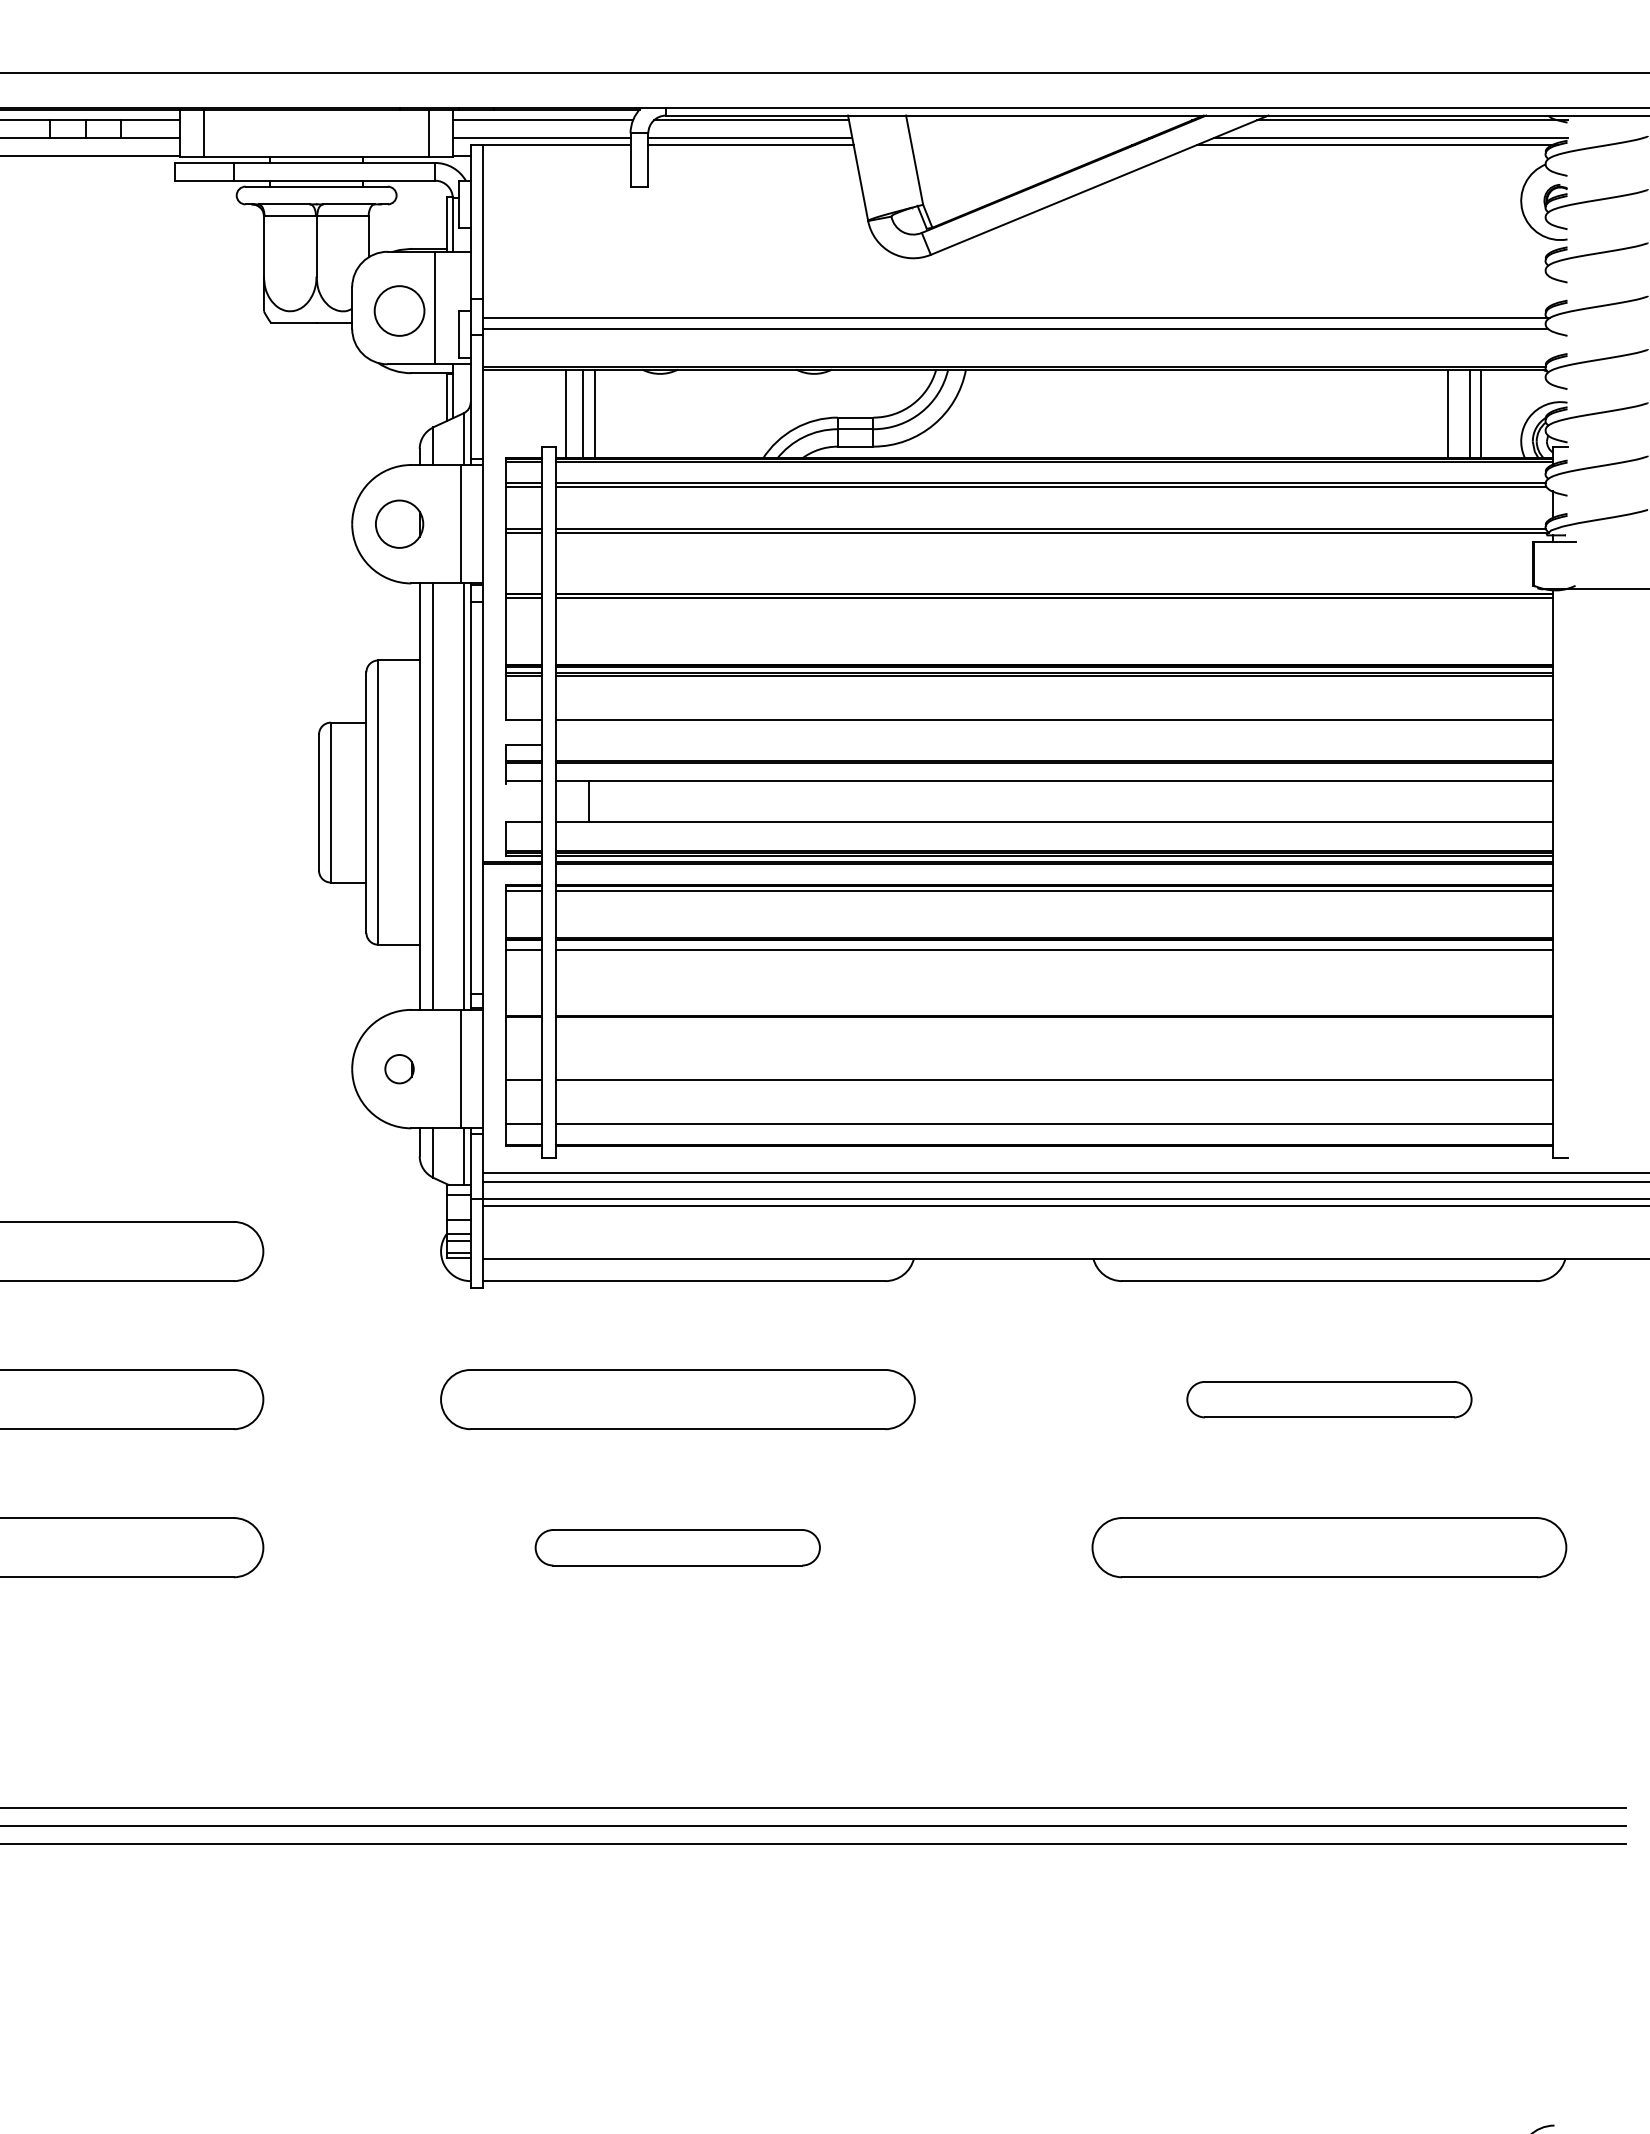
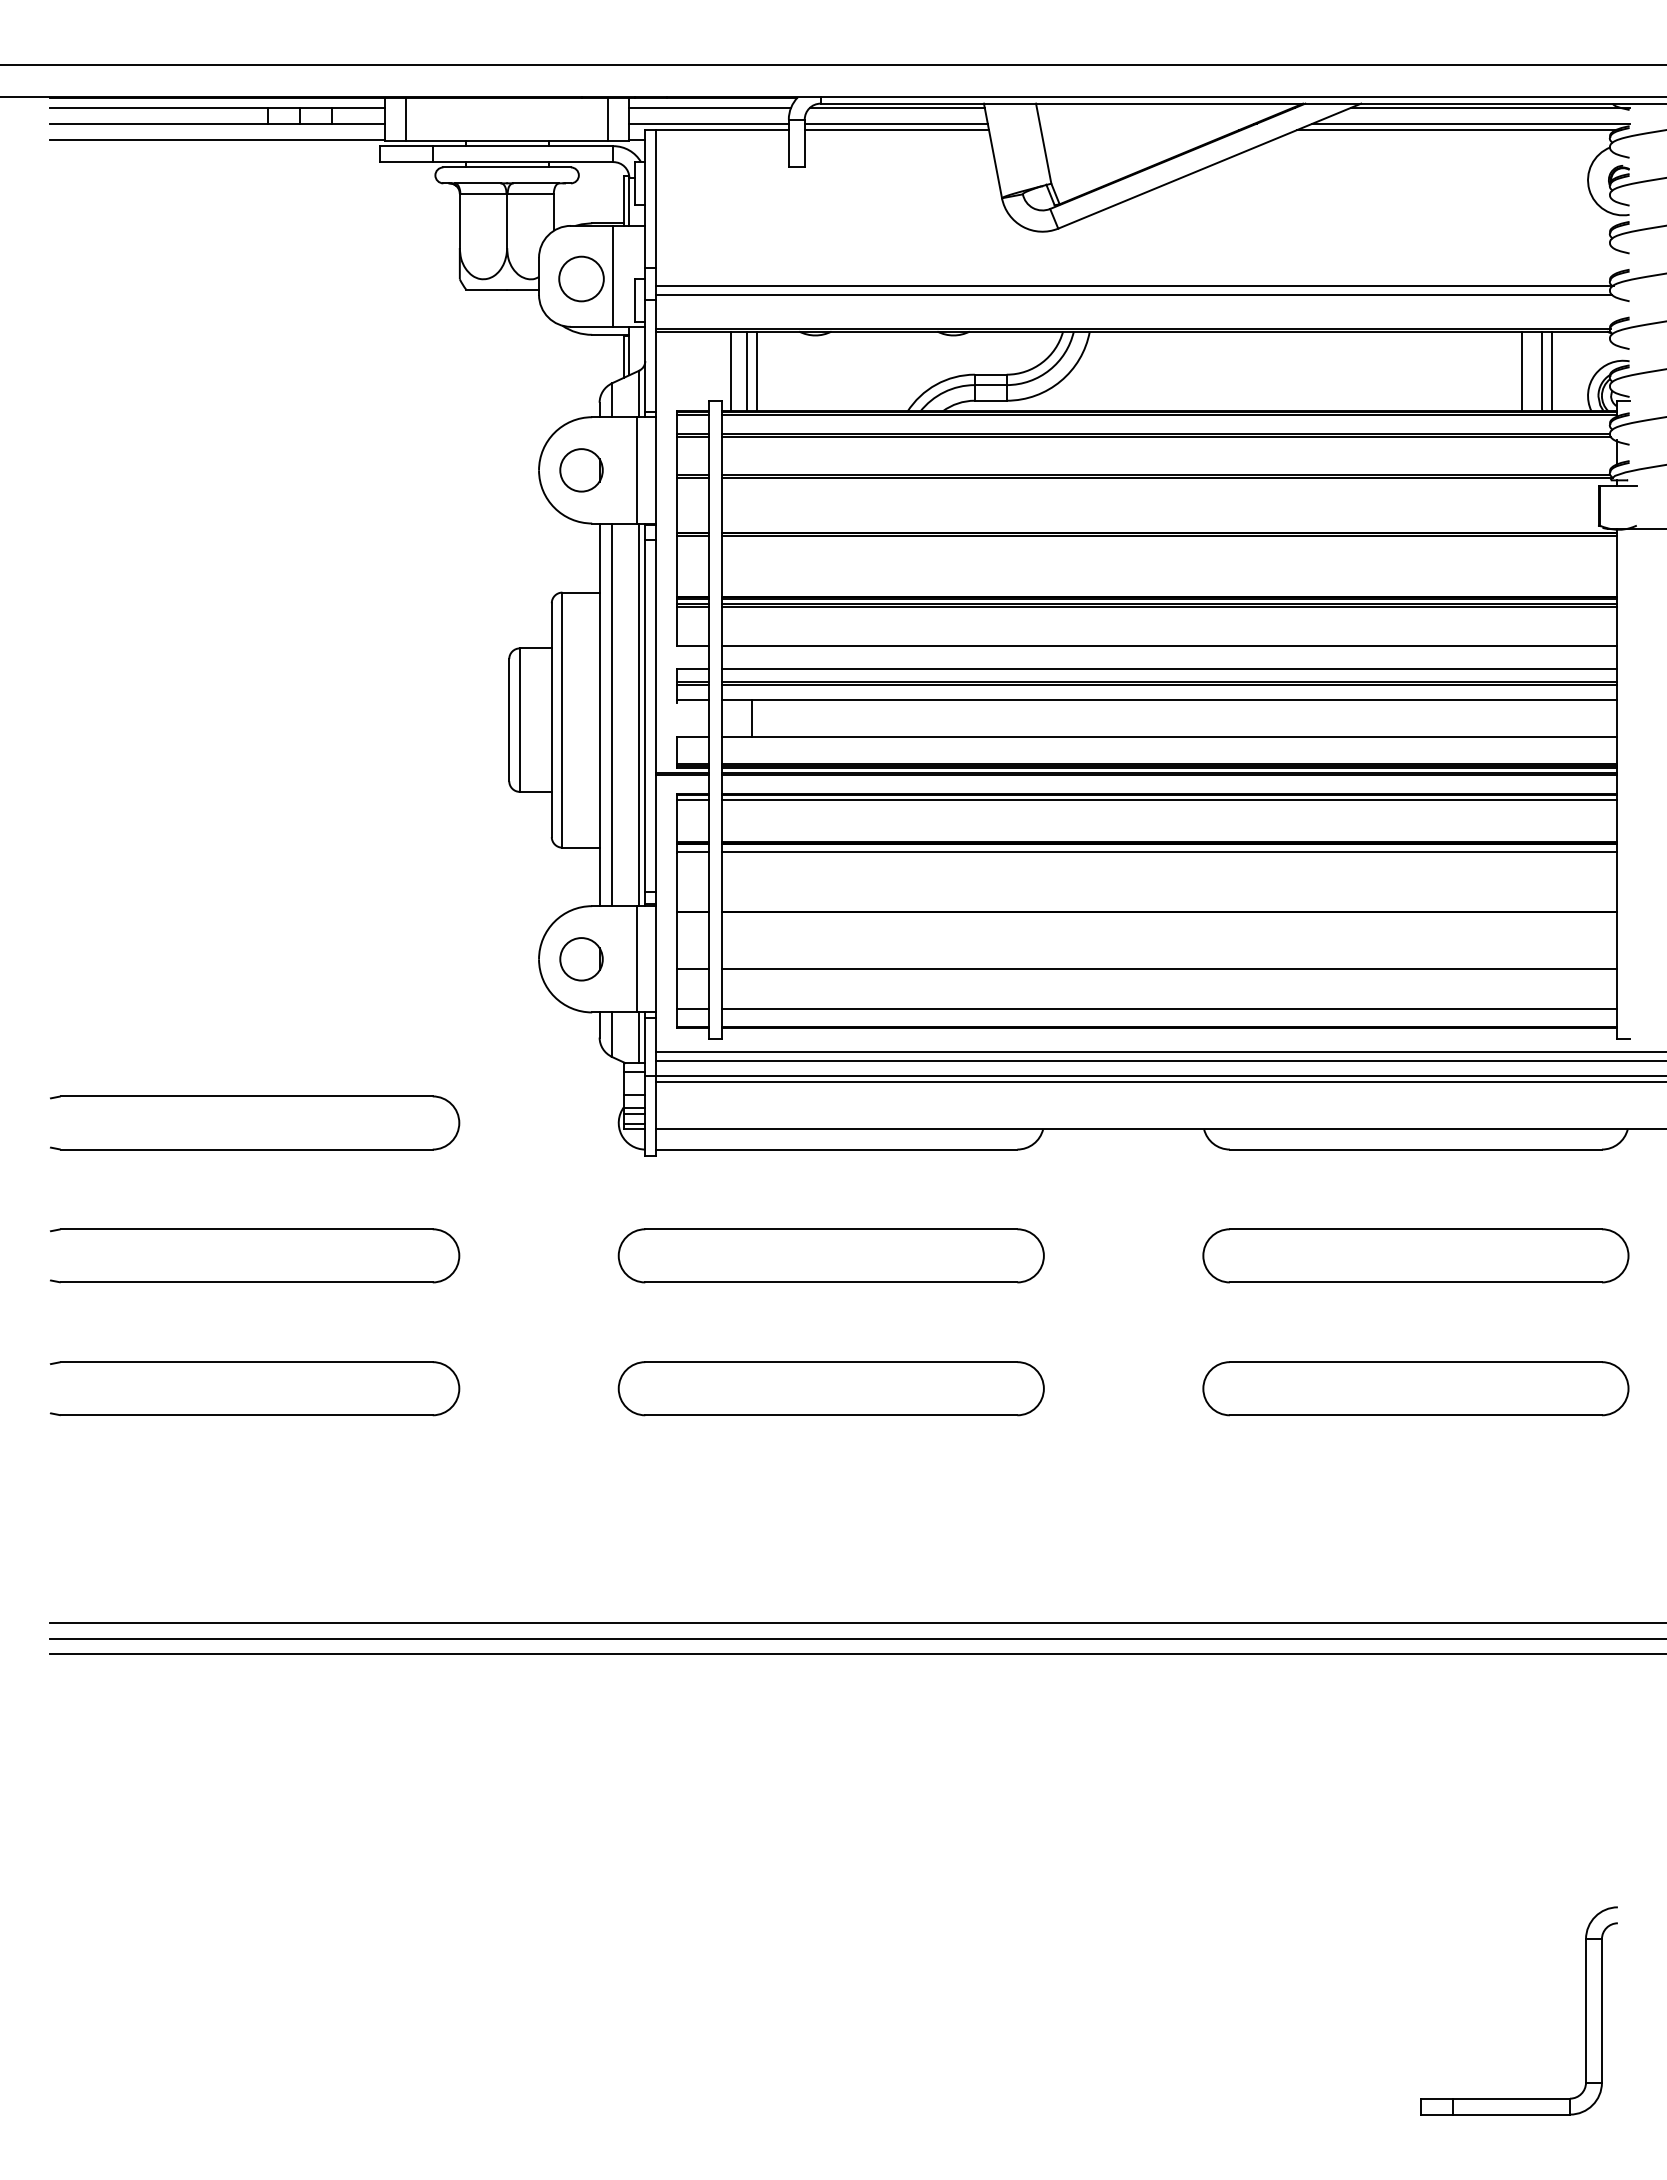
line: (1053, 745) -> (1168, 668), added
part: (399, 1069) -> (581, 959), size x1.67
part: (1328, 1399) -> (1415, 1255), size x1.67
part: (677, 1547) -> (830, 1388), size x1.67

